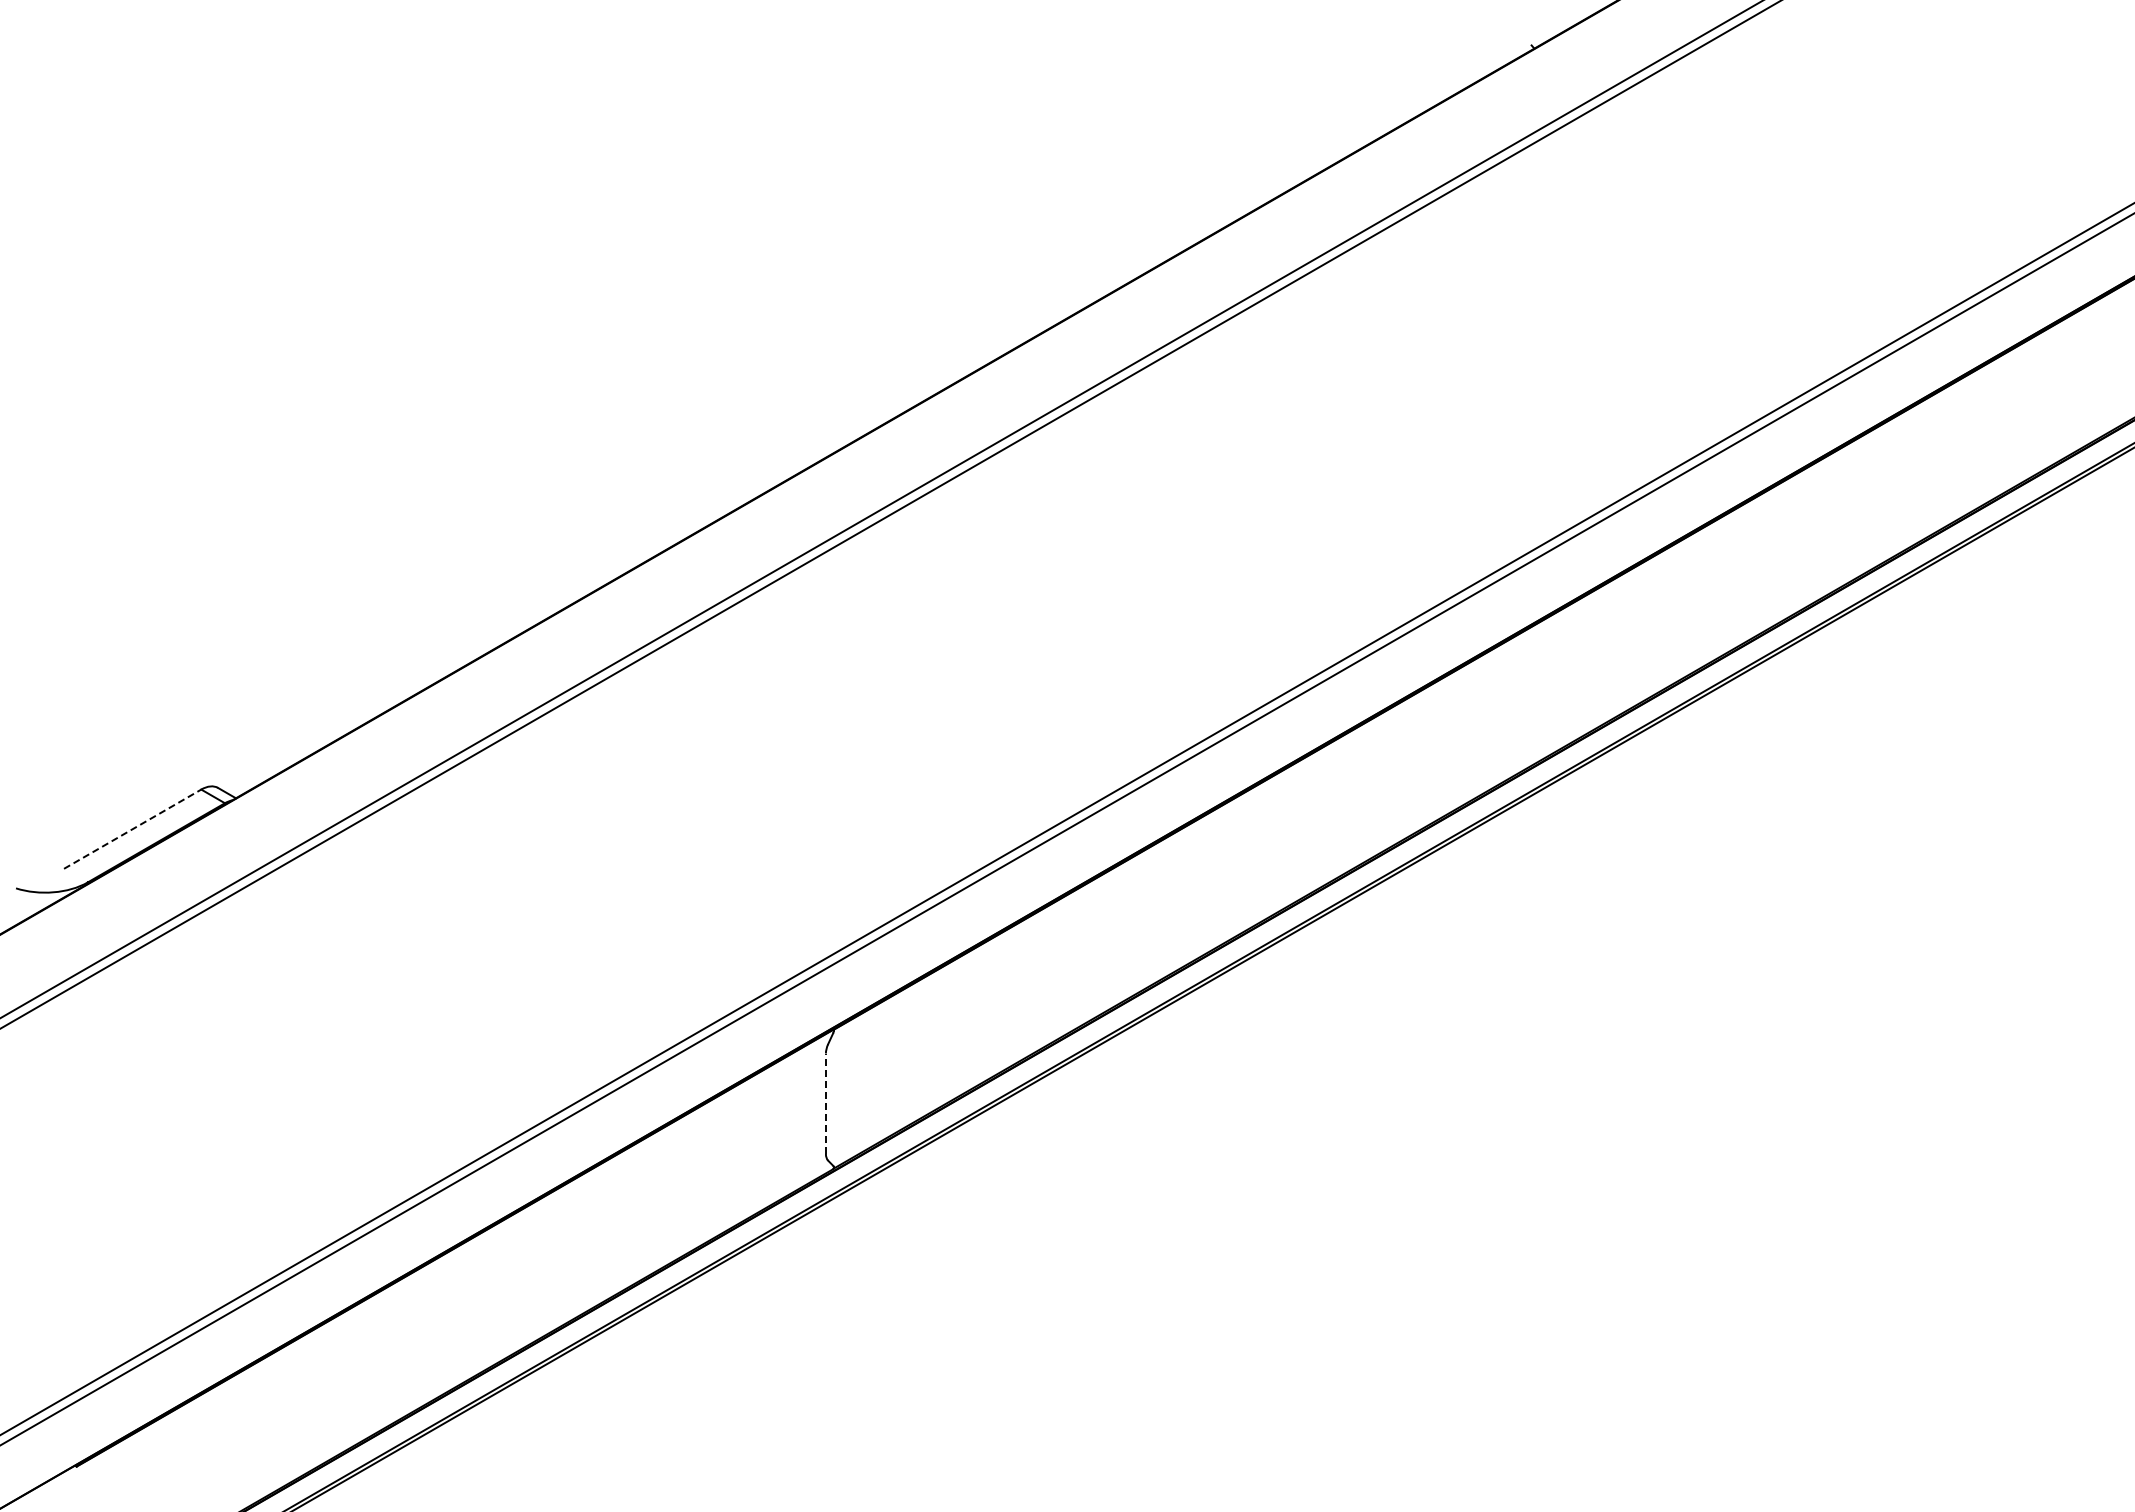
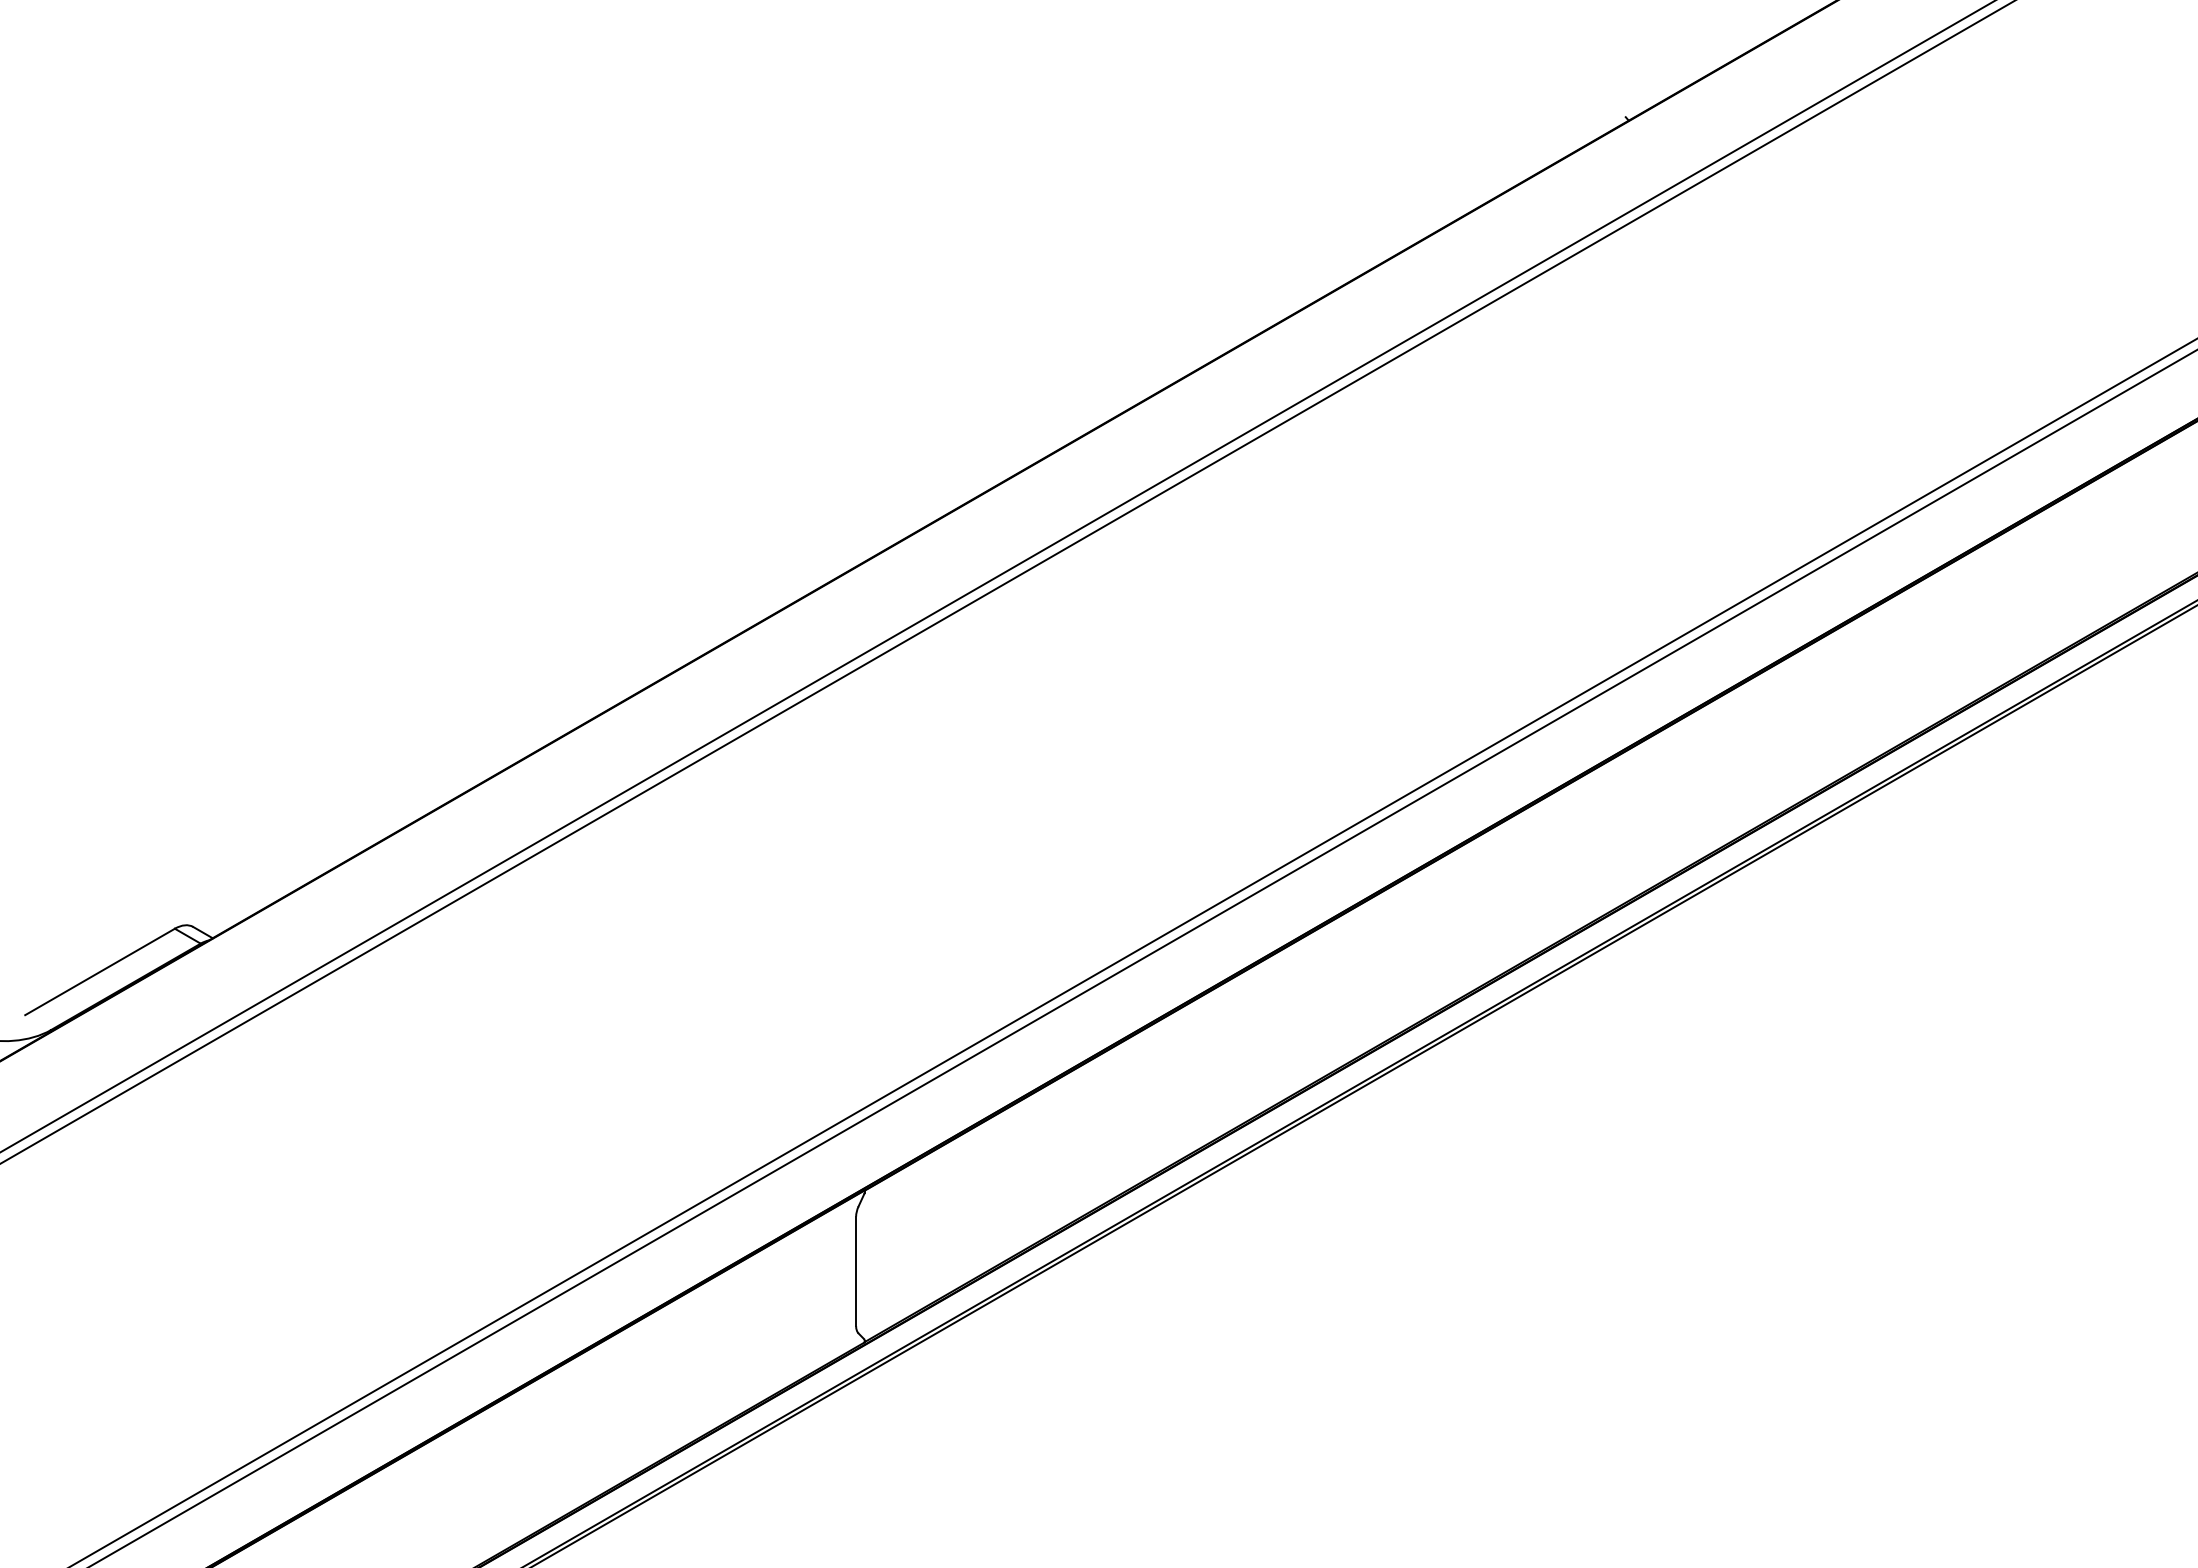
line: (133, 828) -> (100, 971), dashed -> solid
line: (825, 1103) -> (855, 1271), dashed -> solid

